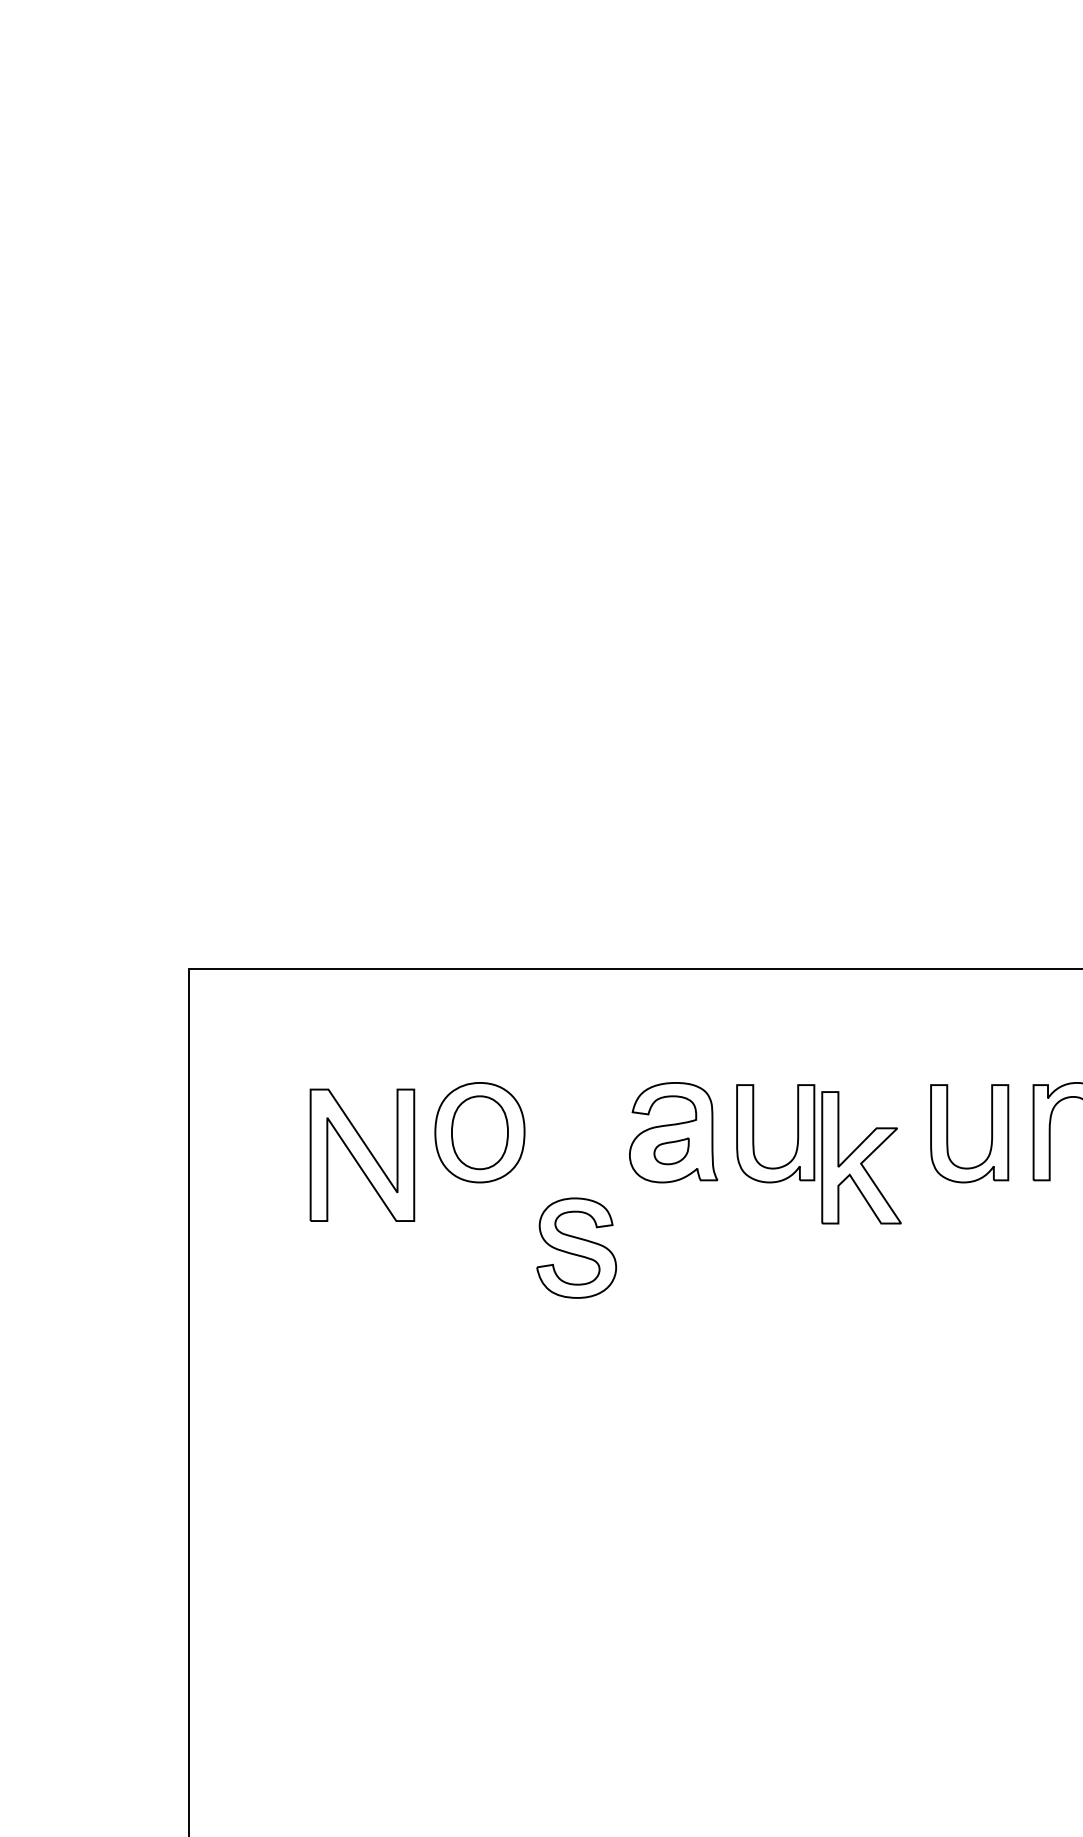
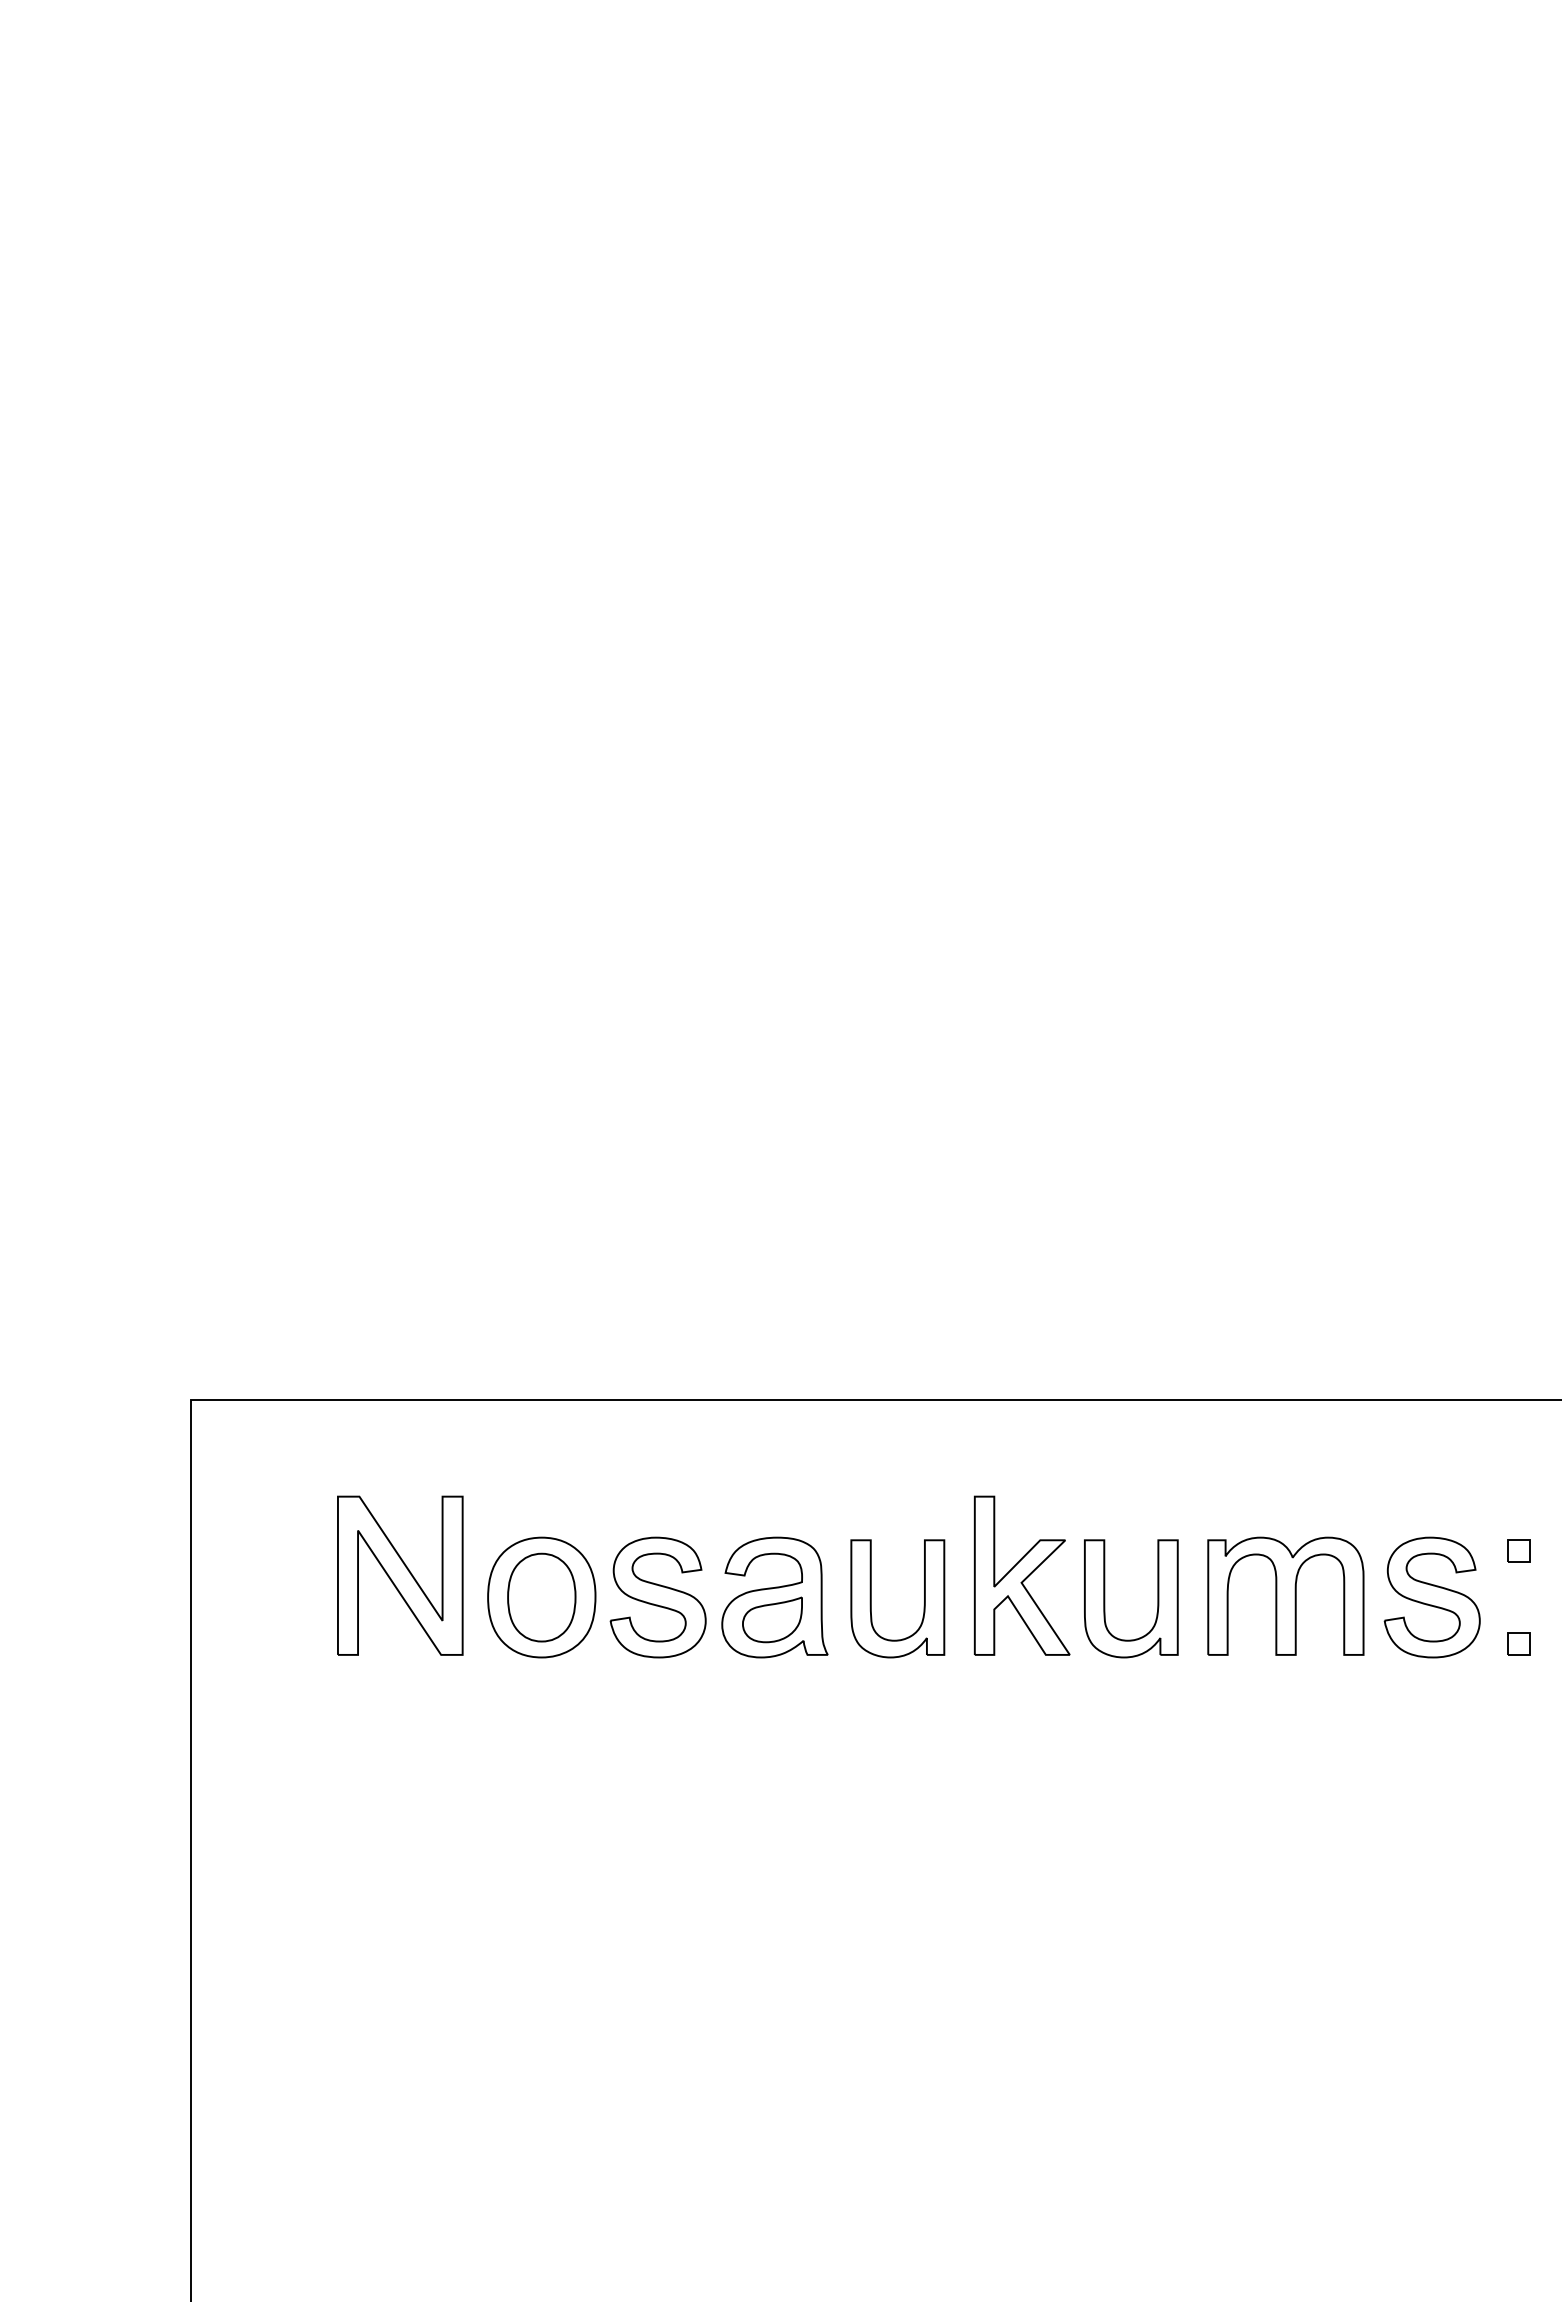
part: (671, 1150) -> (772, 1619), size x1.43
part: (362, 1155) -> (400, 1575), moved
part: (861, 1157) -> (1021, 1575), moved
part: (576, 1248) -> (657, 1597), moved

